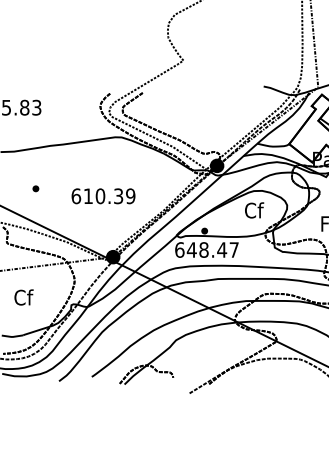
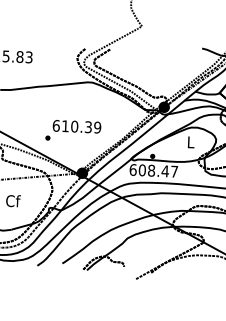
part: (35, 188) -> (47, 137), moved
text: (254, 210) -> (191, 142), Cf -> L
text: (191, 249) -> (142, 169), 648.47 -> 608.47

